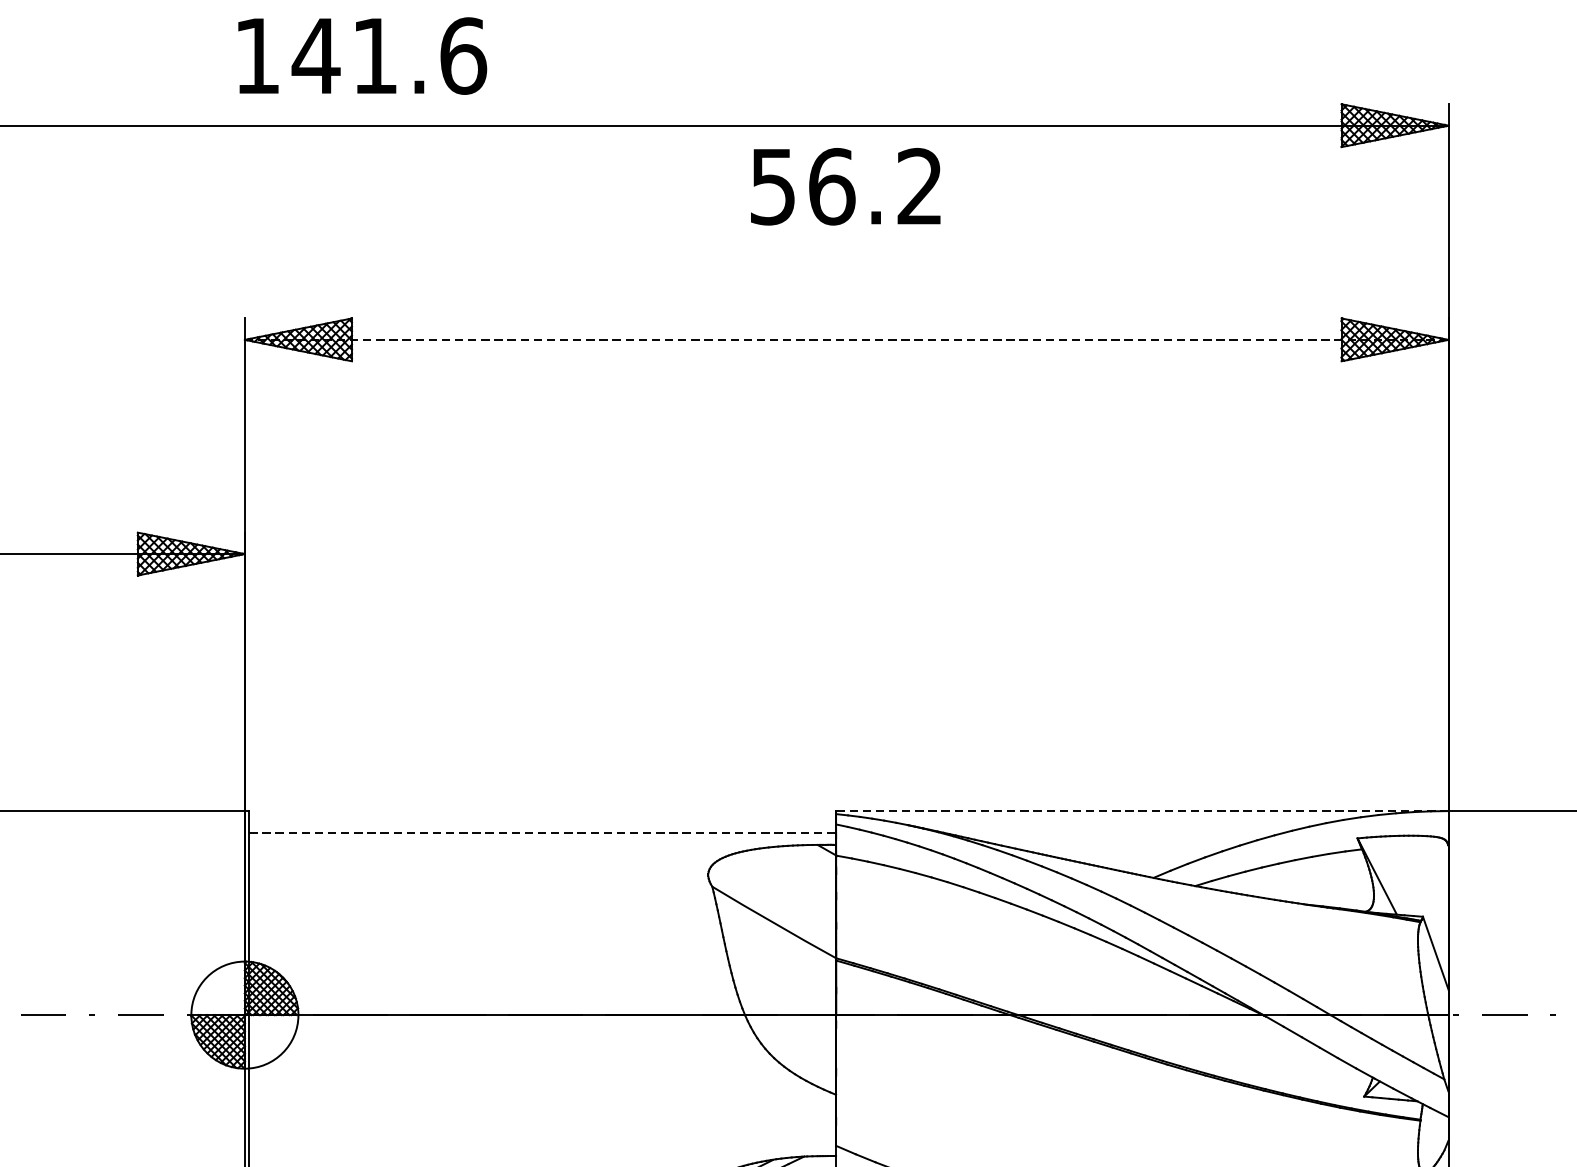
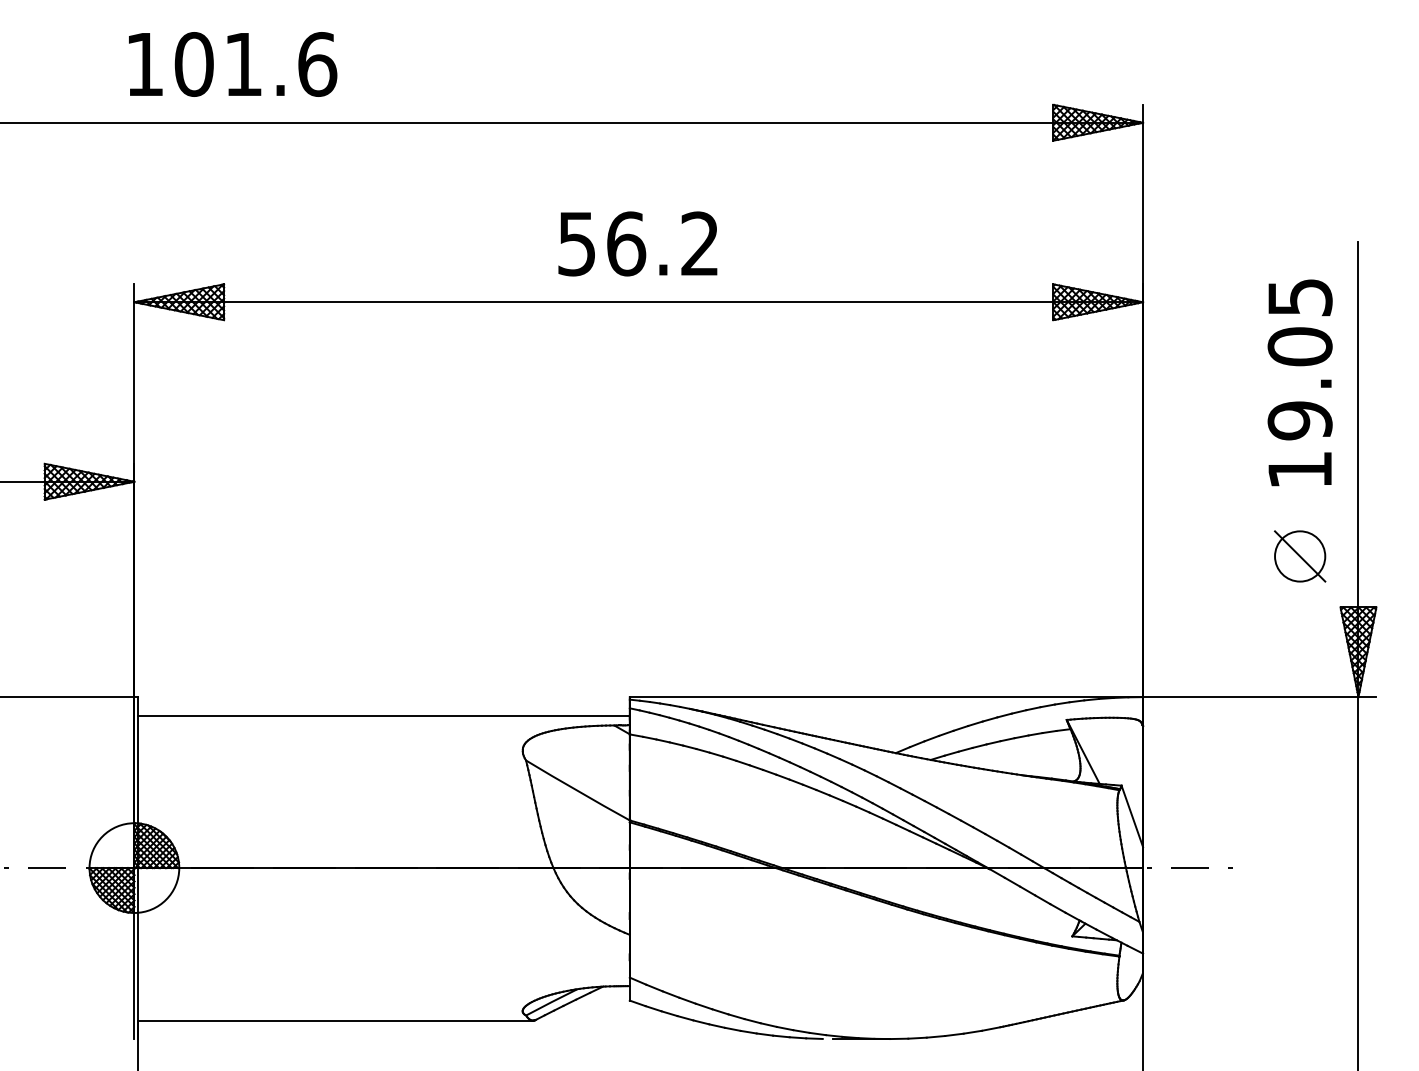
text: (315, 56) -> (193, 64), 141.6 -> 101.6
text: (845, 186) -> (637, 243), moved
line: (847, 340) -> (639, 302), dashed -> solid
line: (1142, 811) -> (886, 697), dashed -> solid
line: (542, 833) -> (383, 715), dashed -> solid

